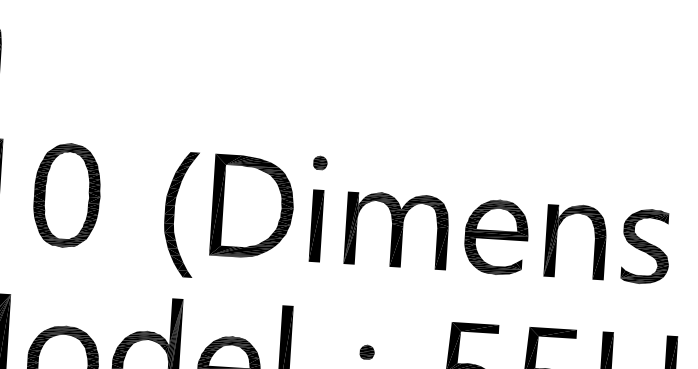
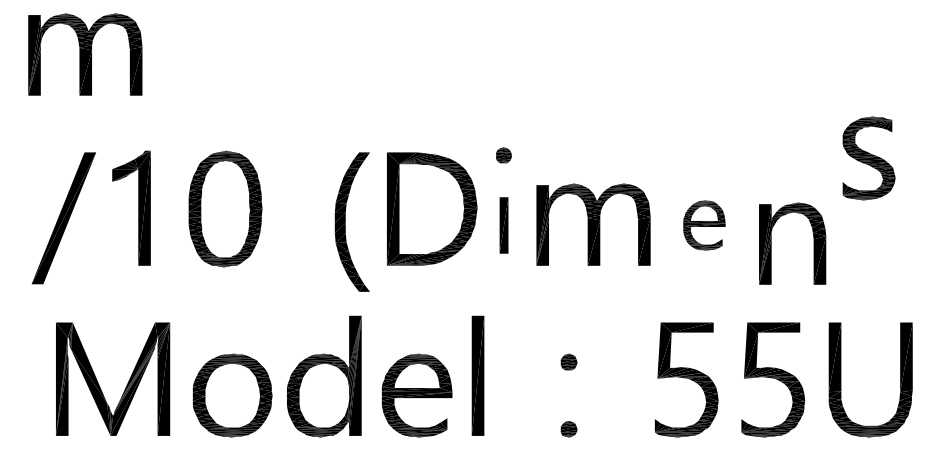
part: (316, 225) -> (503, 225), size x0.7
part: (496, 237) -> (704, 225), size x0.6
part: (556, 240) -> (771, 243), moved
part: (645, 246) -> (868, 158), moved

